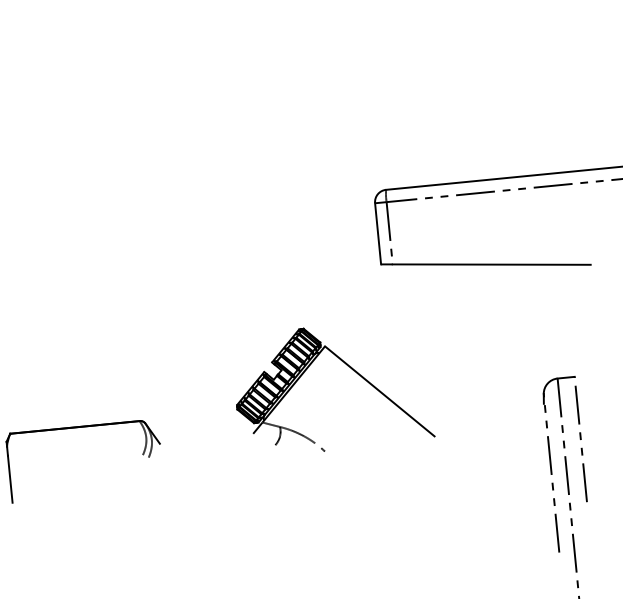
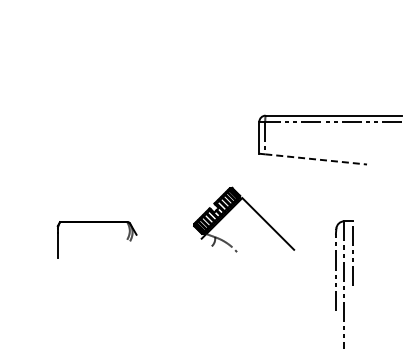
line: (492, 264) -> (316, 159), solid -> dashed
part: (348, 368) -> (253, 210), moved

